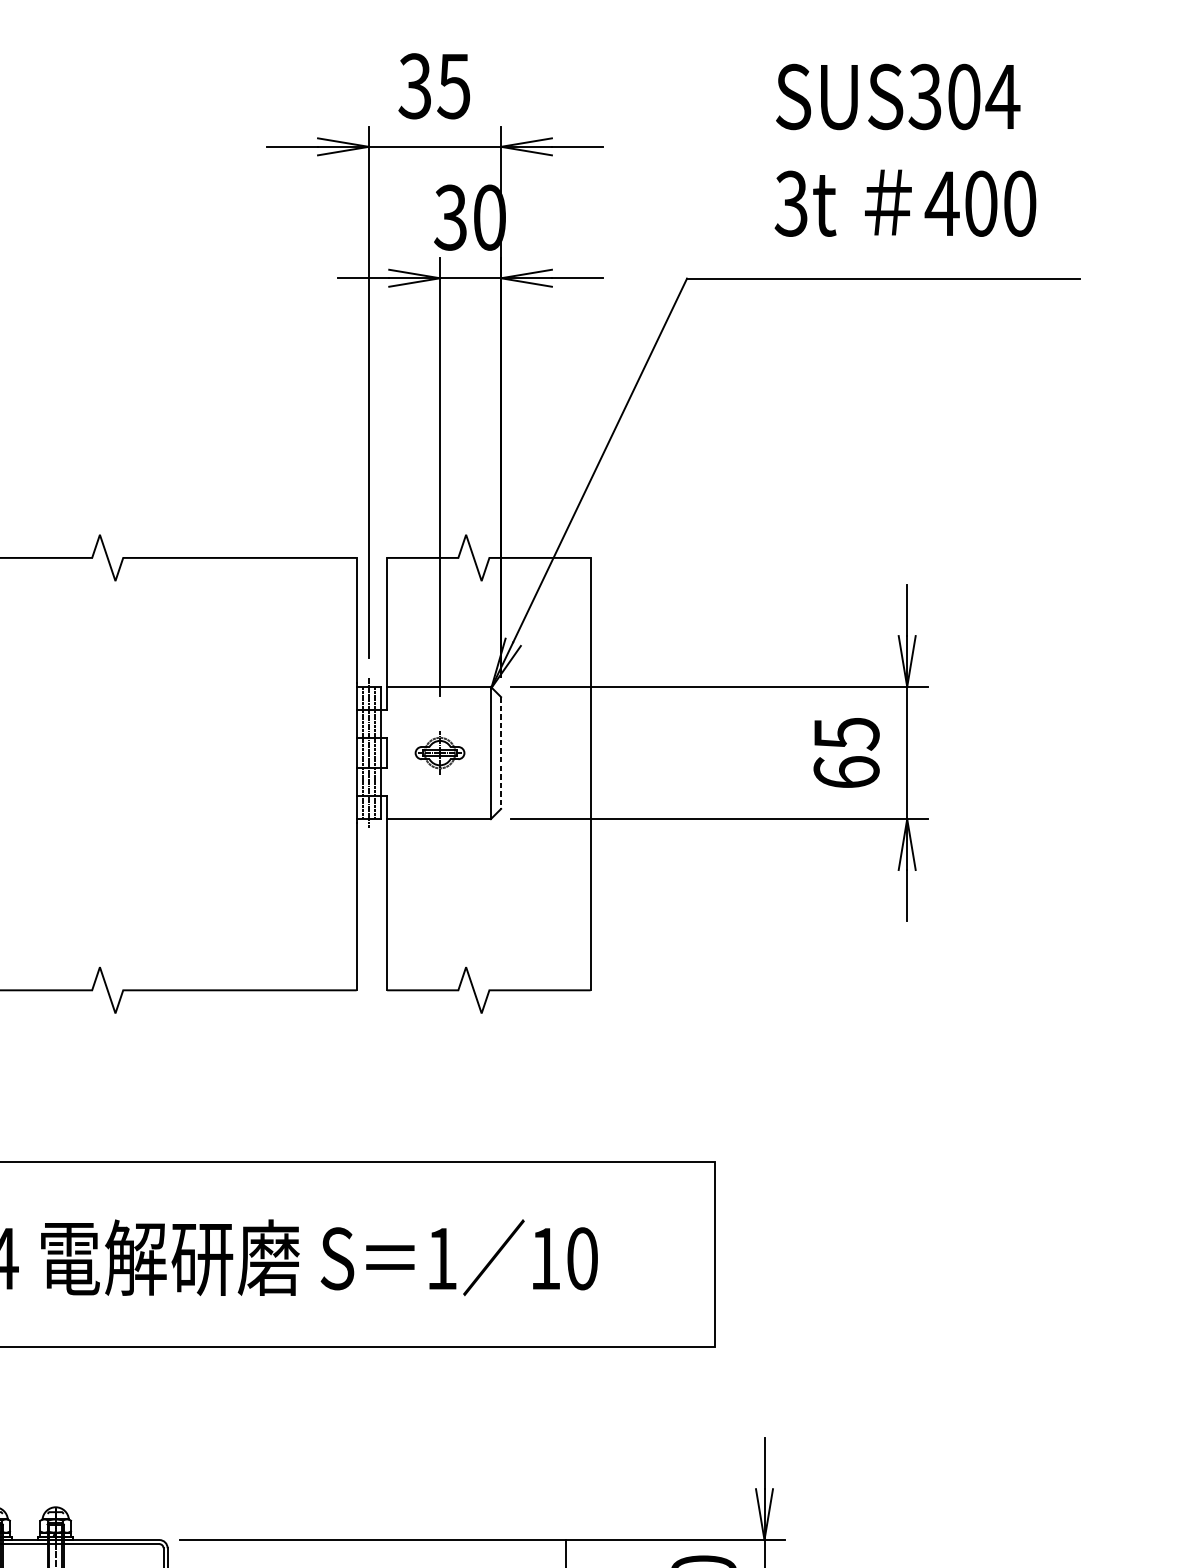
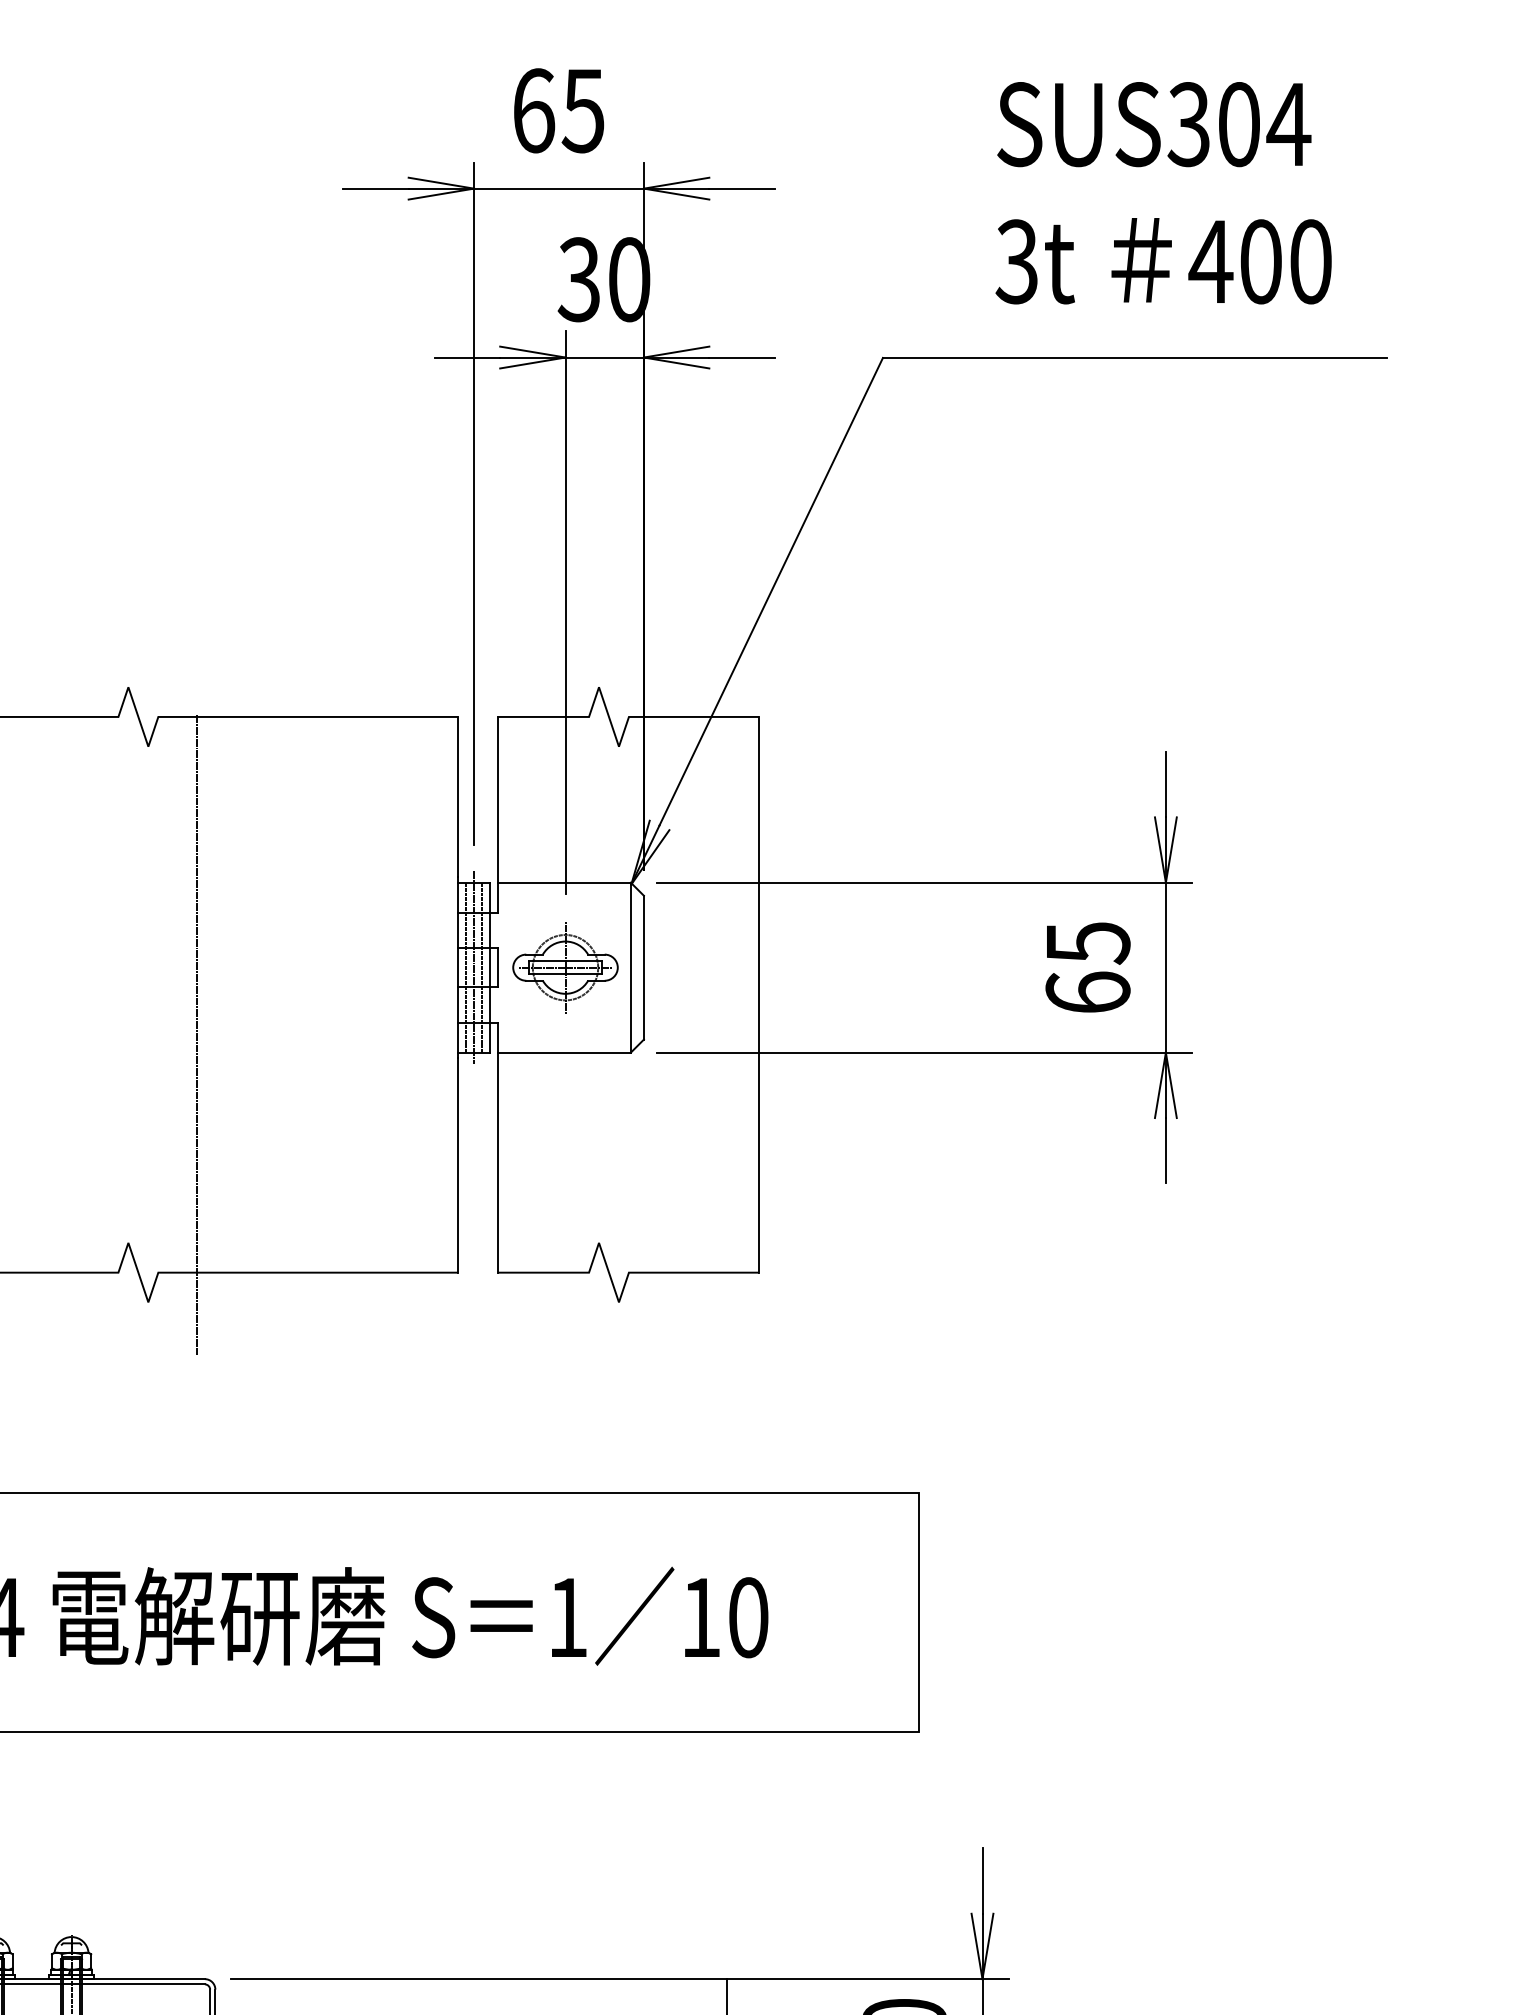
text: (415, 86) -> (533, 110), 35 -> 65
part: (440, 752) -> (565, 967), size x1.67
line: (500, 752) -> (643, 967), dashed -> solid
line: (152, 805) -> (196, 1034), added

